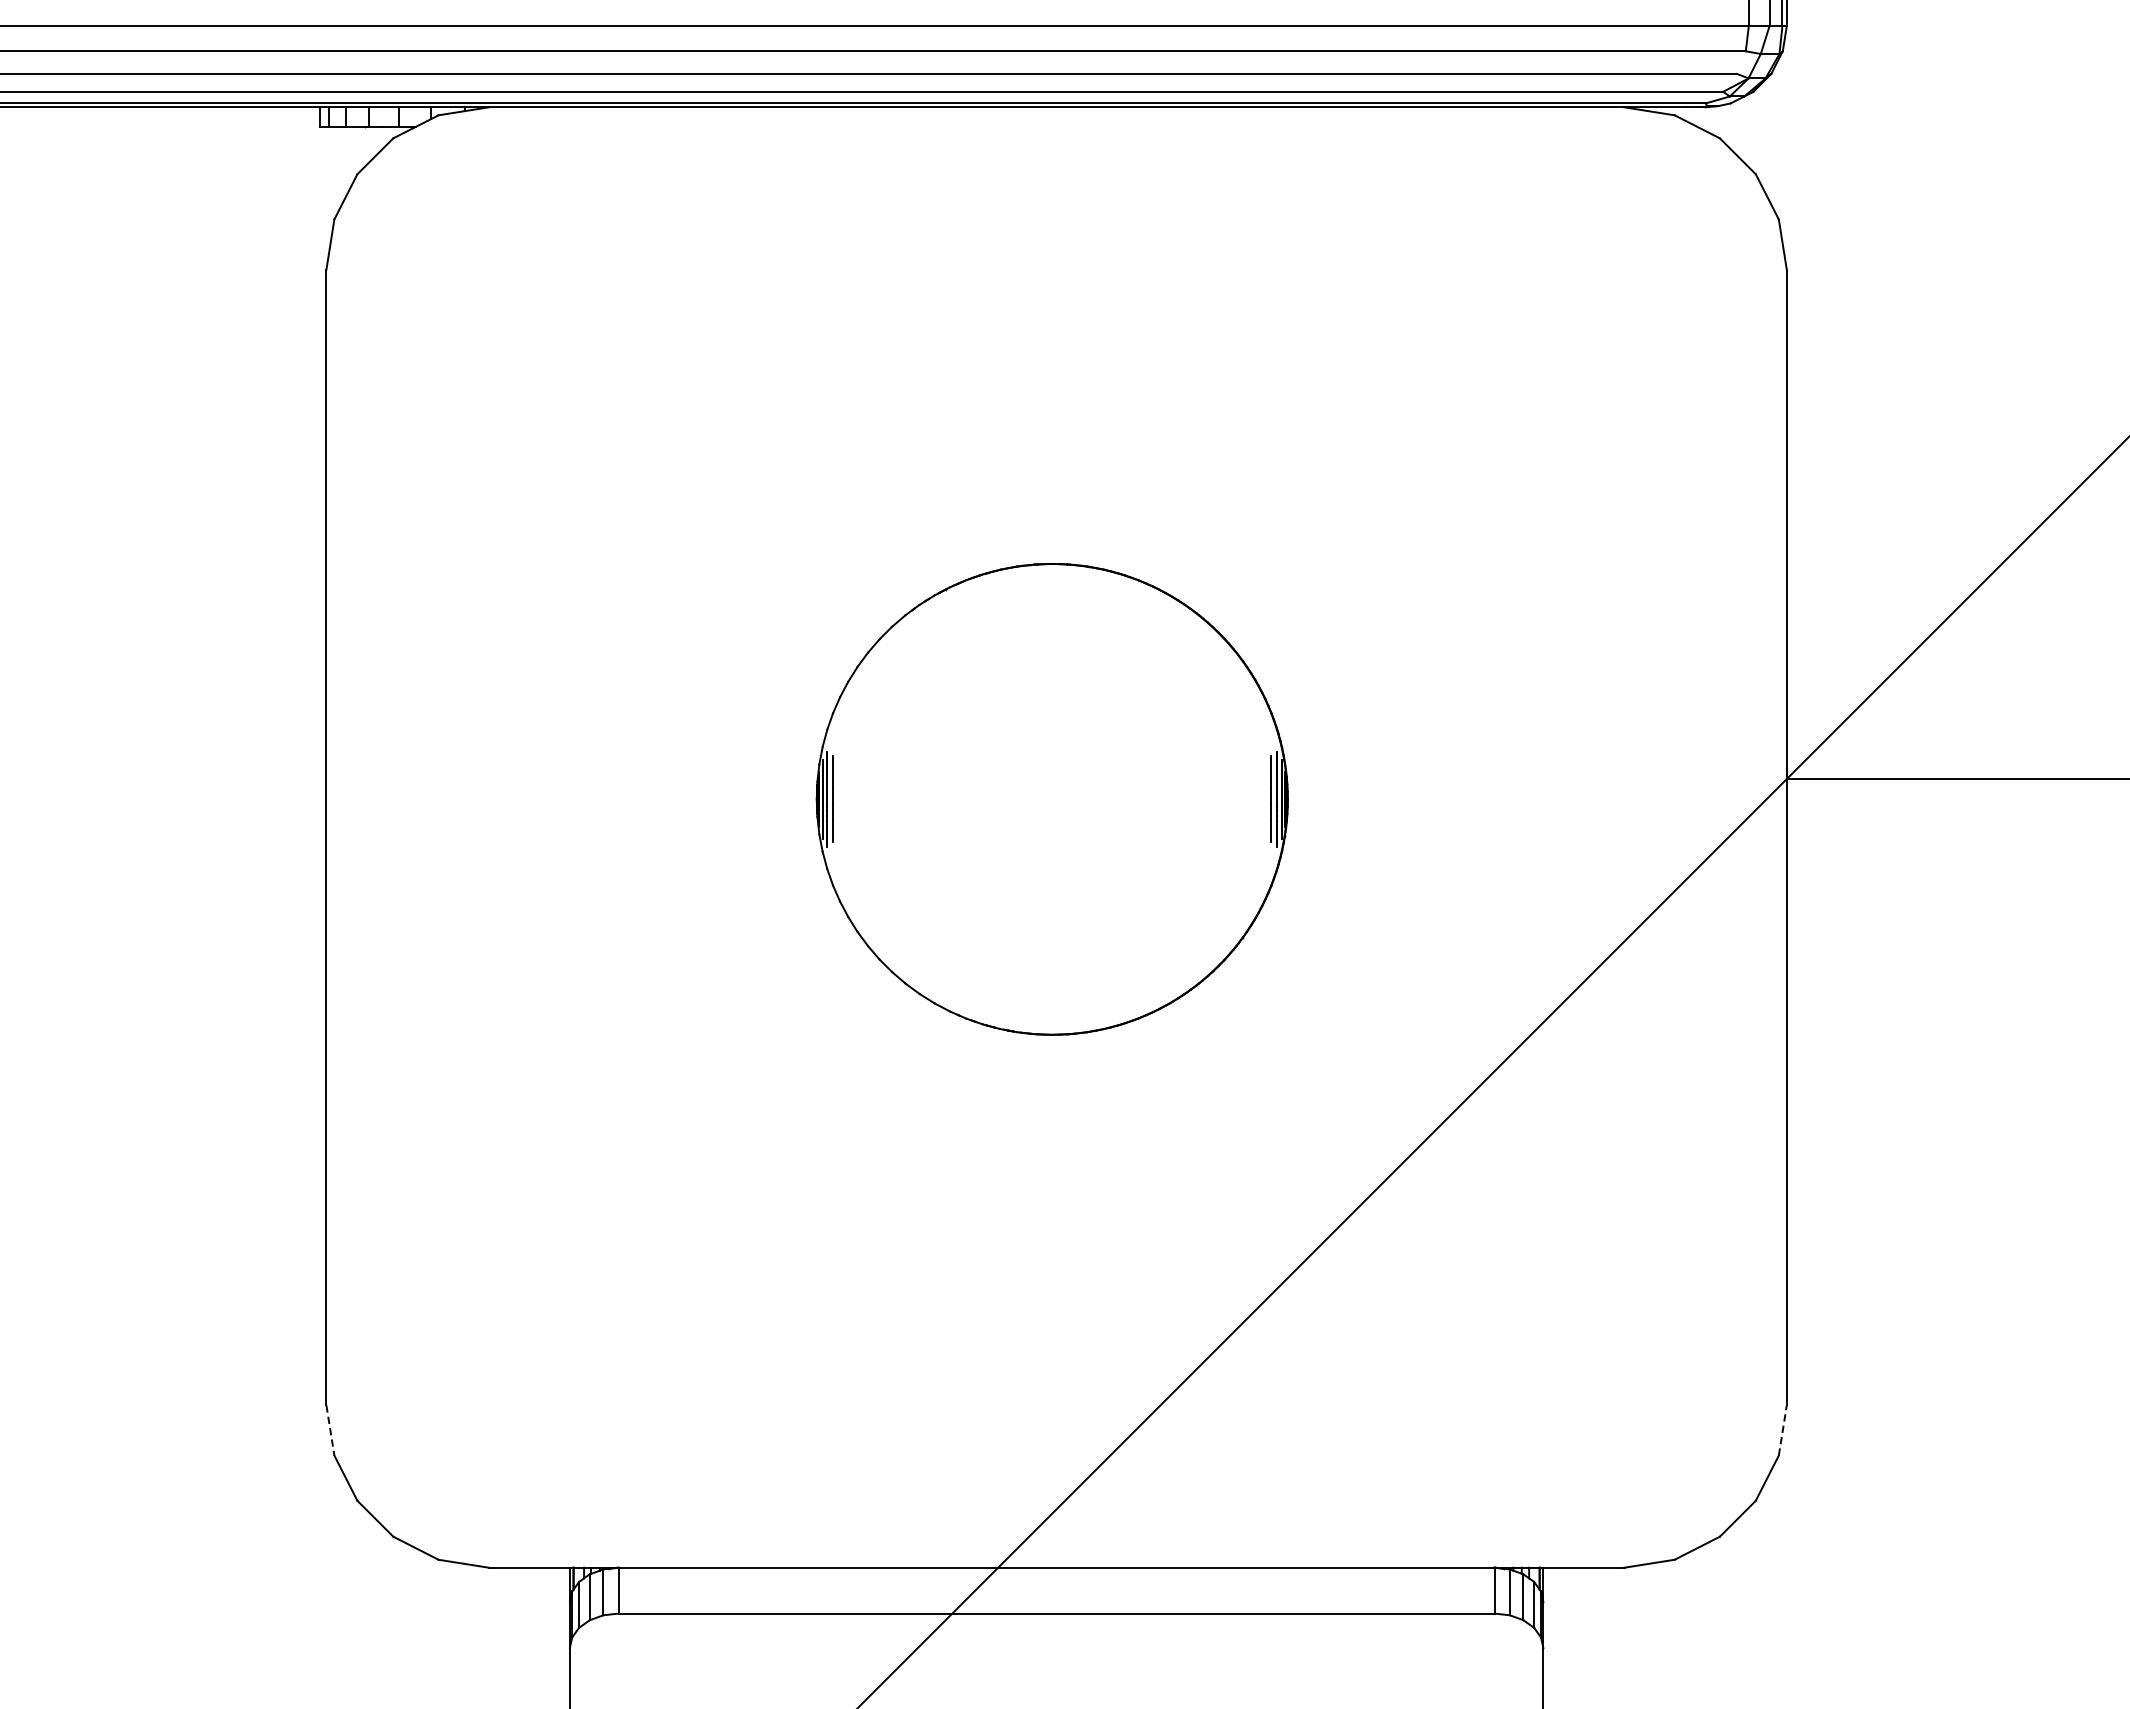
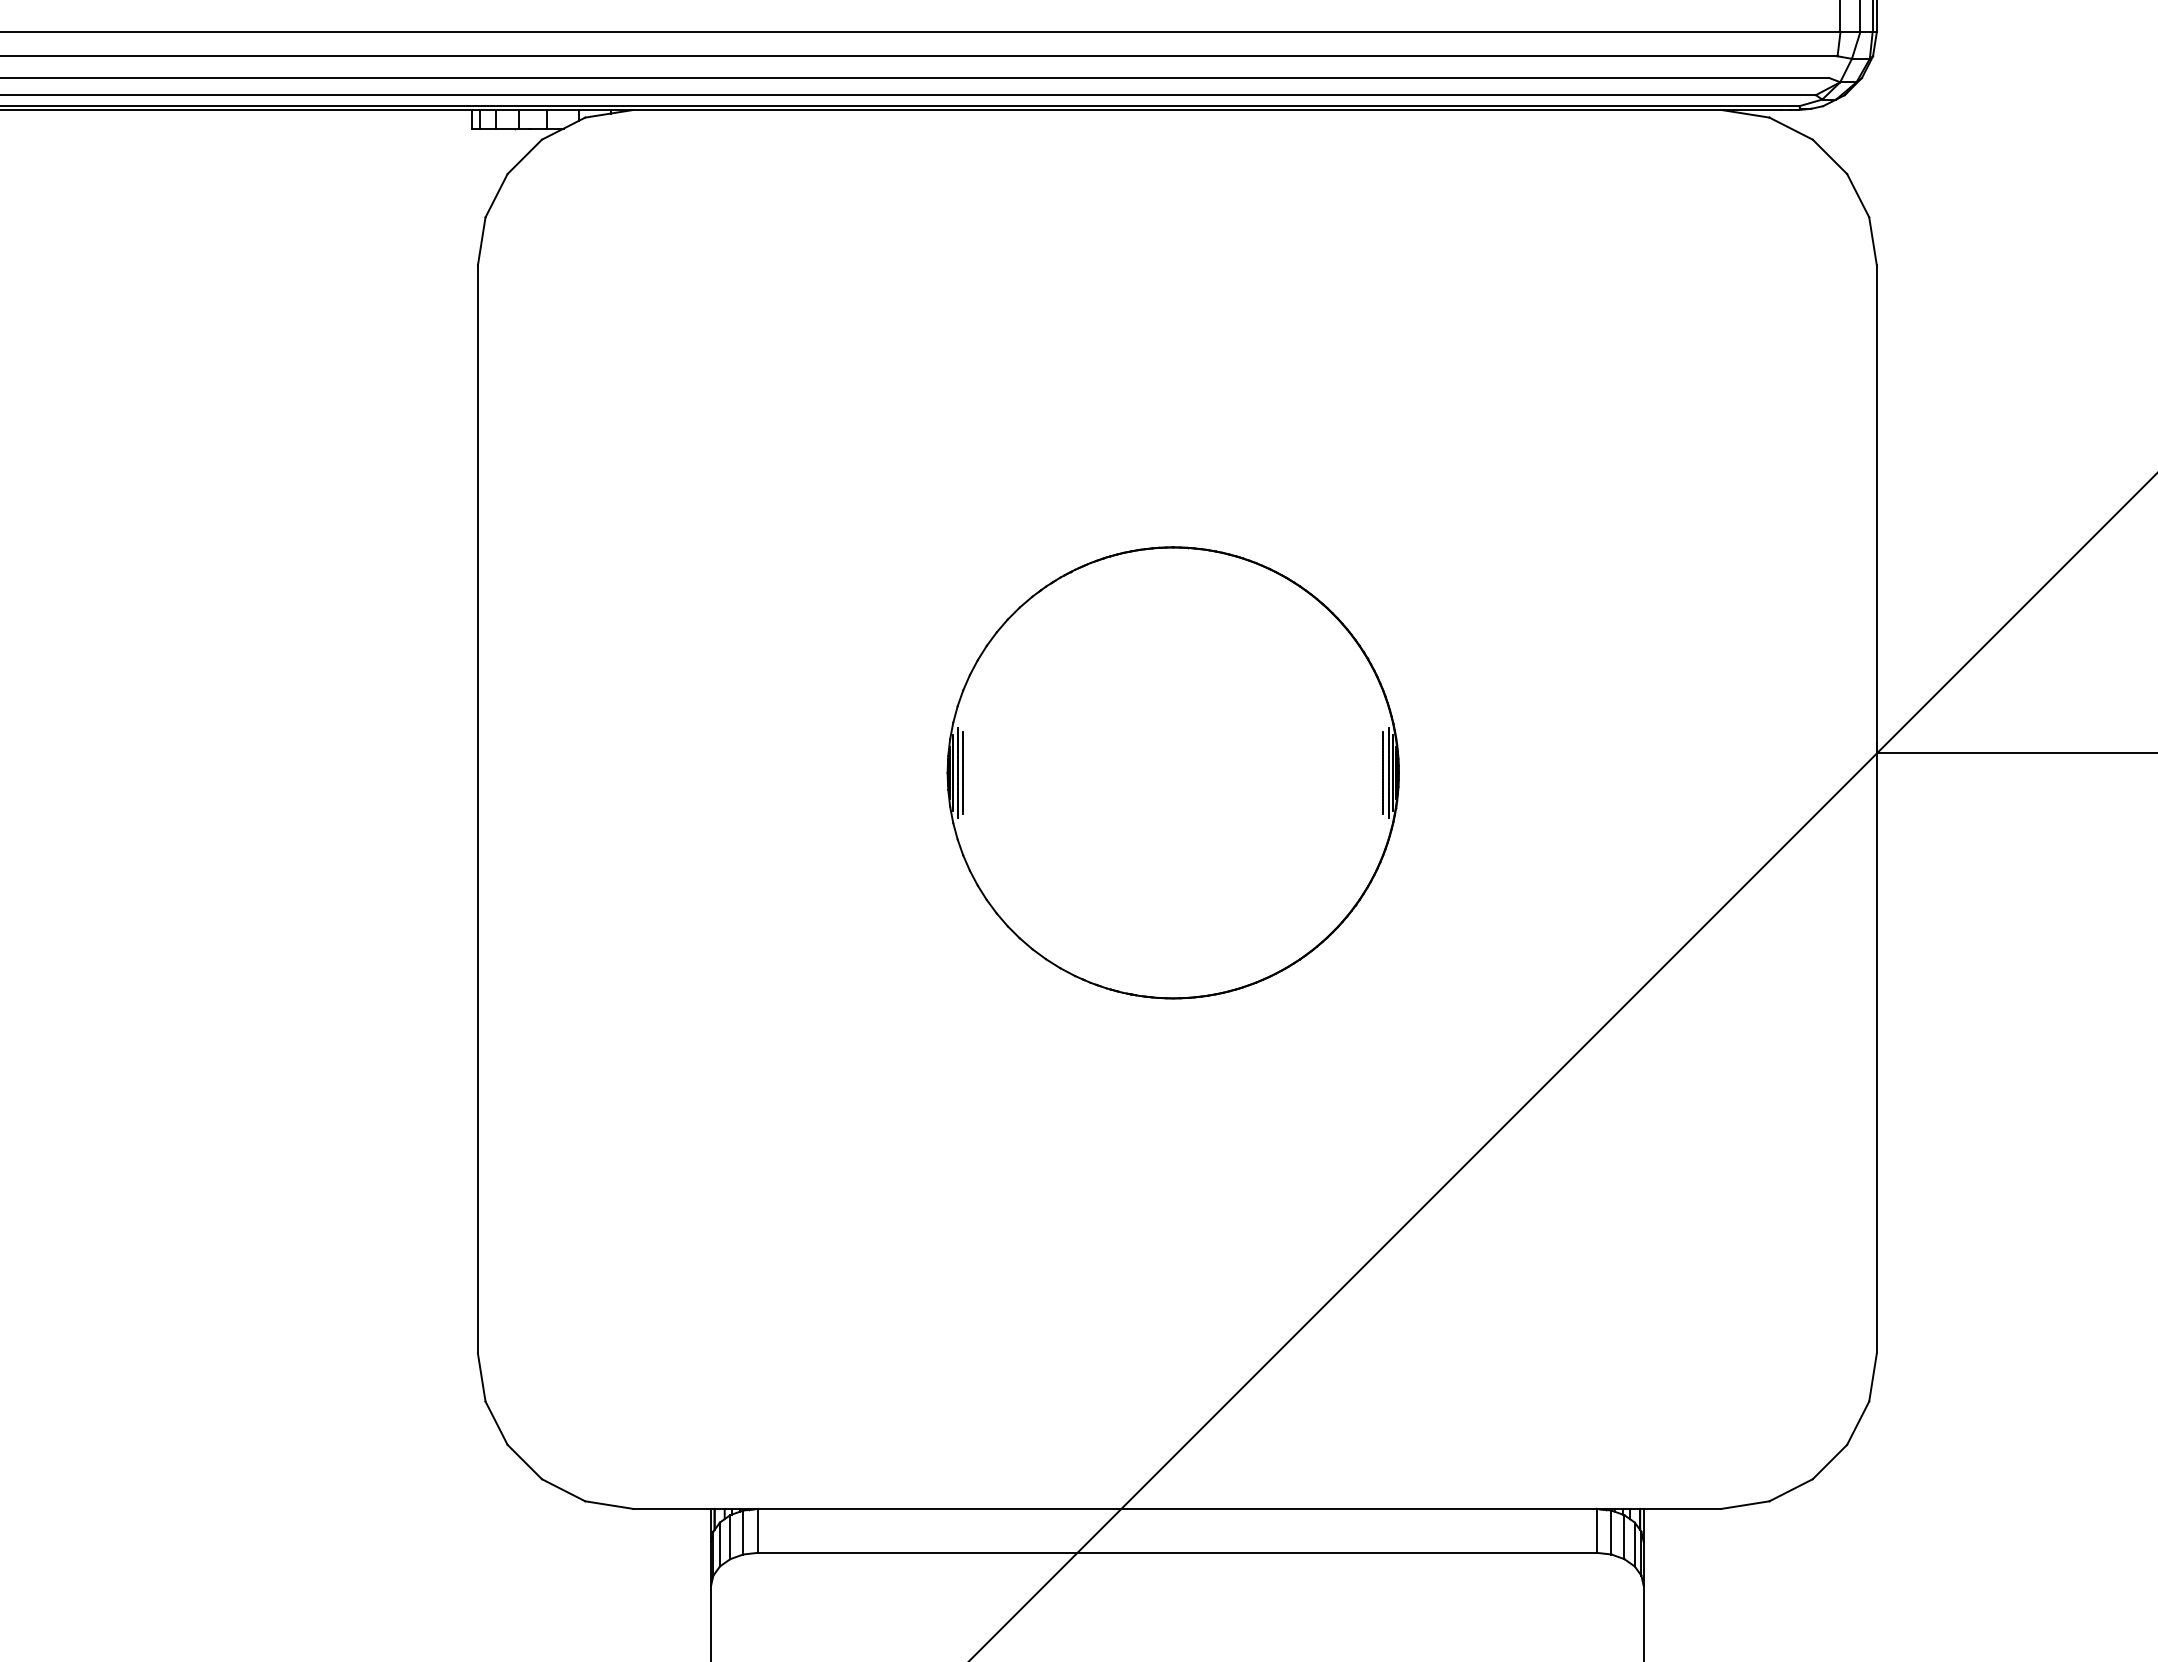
line: (330, 1430) -> (481, 1377), dashed -> solid
line: (1783, 1430) -> (1873, 1377), dashed -> solid

